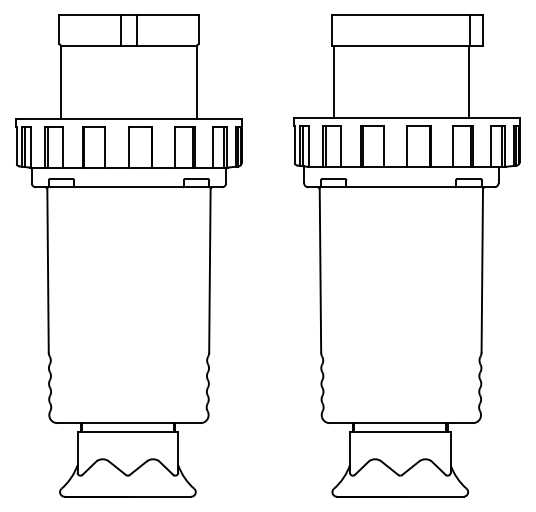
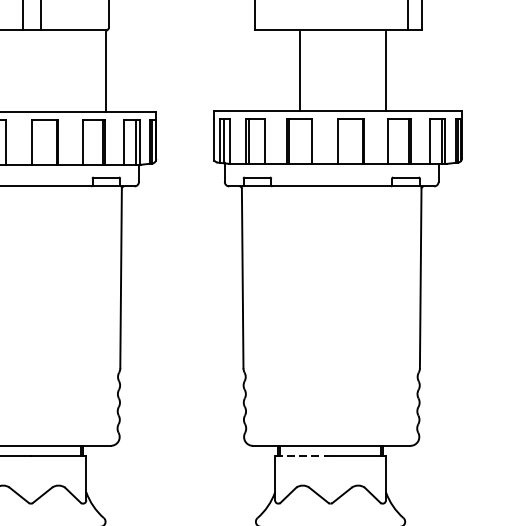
line: (333, 82) -> (299, 71), moved
line: (468, 82) -> (385, 71), moved
line: (375, 432) -> (303, 456), solid -> dashed

